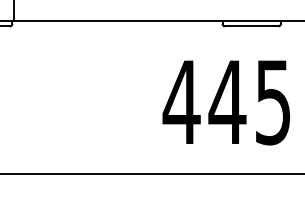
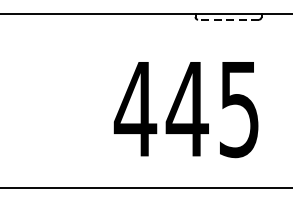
line: (251, 26) -> (228, 19), solid -> dashed
text: (225, 102) -> (185, 109), moved

